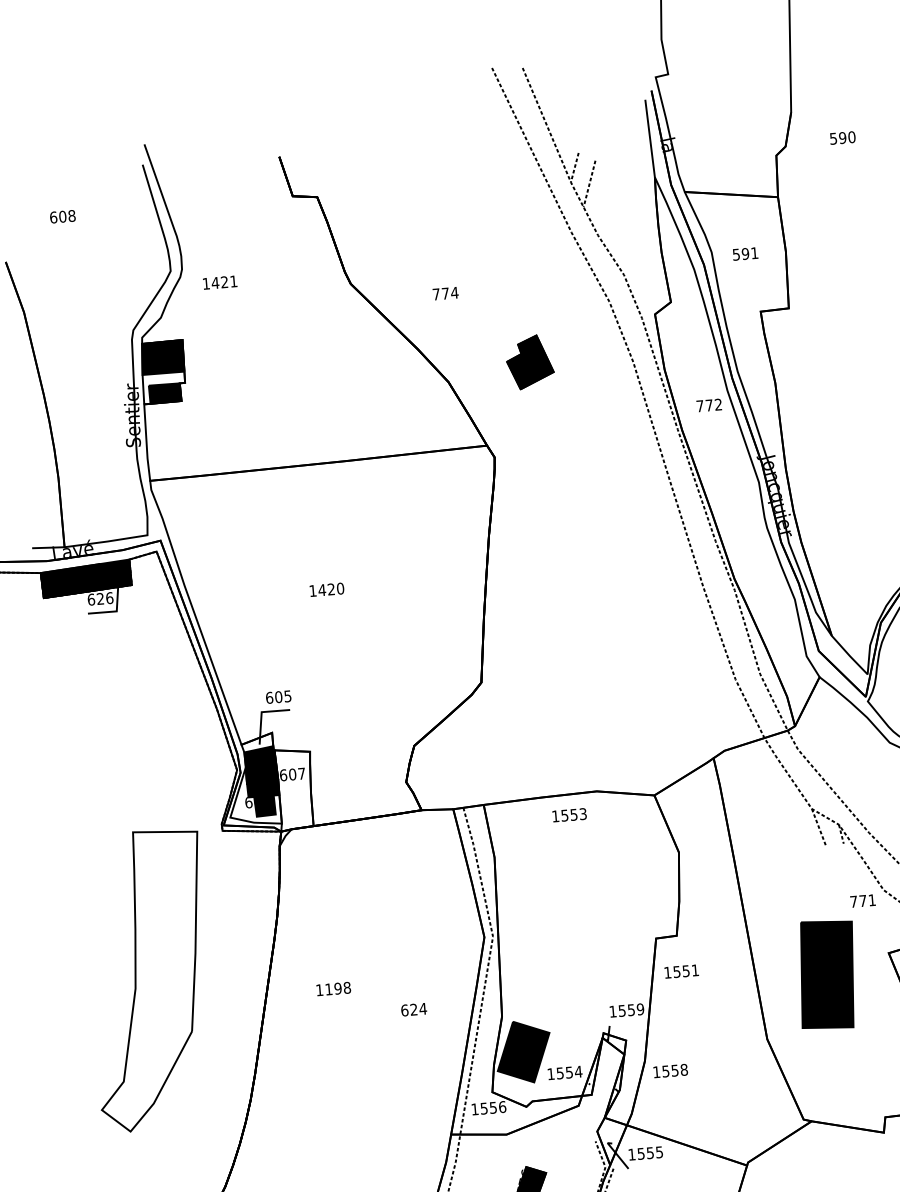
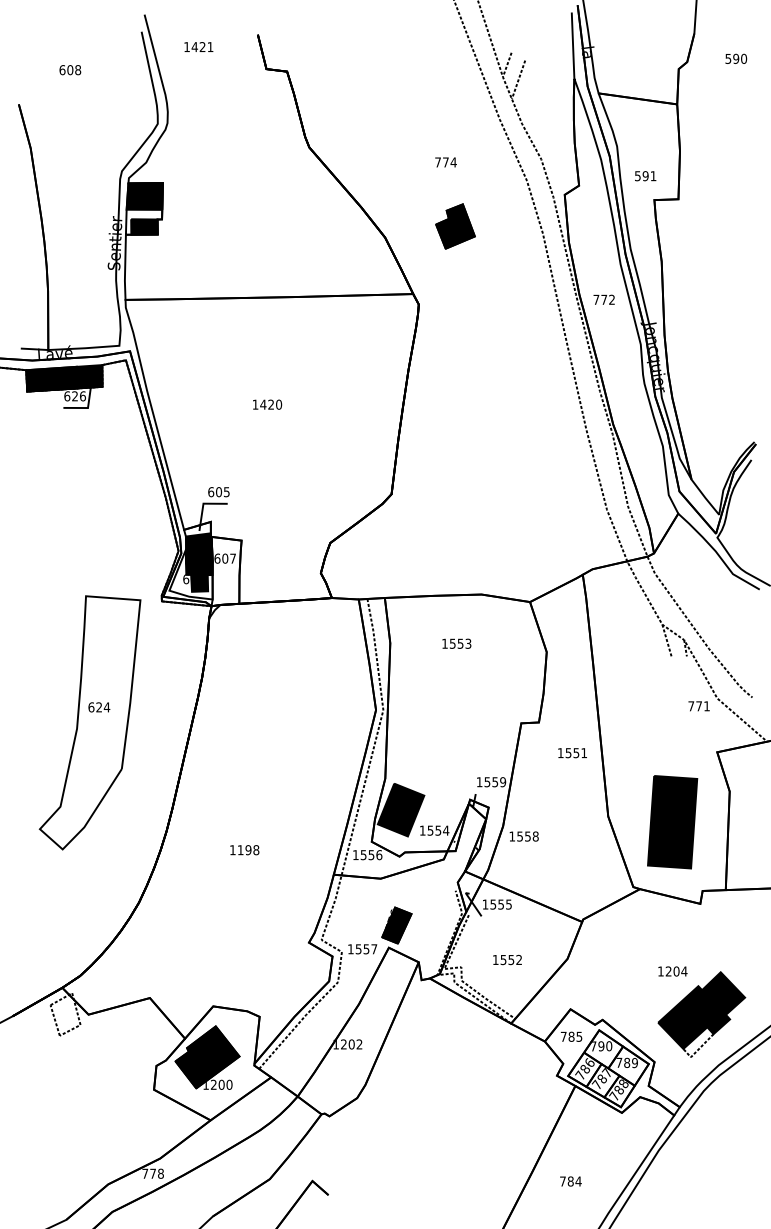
text: (745, 254) -> (645, 176), moved
text: (219, 281) -> (198, 46), moved
text: (445, 293) -> (445, 162), moved
text: (708, 405) -> (603, 299), moved
text: (569, 814) -> (456, 643), moved
text: (681, 972) -> (572, 753), moved
part: (827, 975) -> (672, 822), moved
text: (333, 989) -> (244, 850), moved
text: (414, 1009) -> (99, 707), moved

